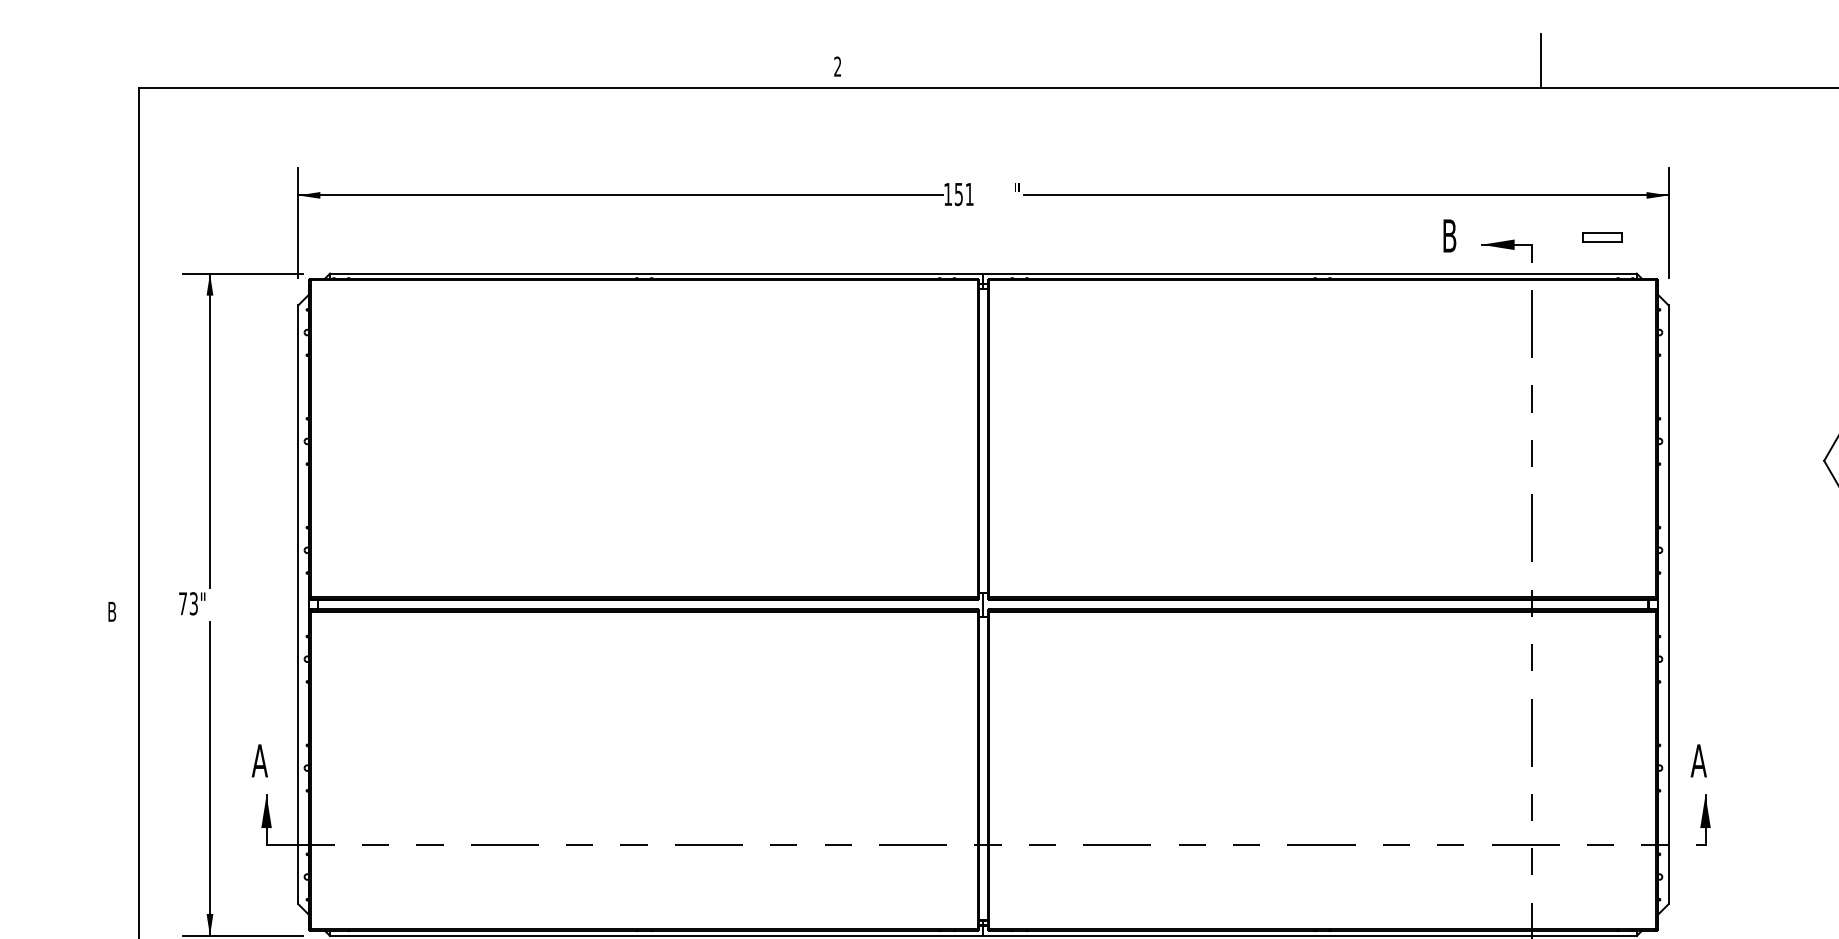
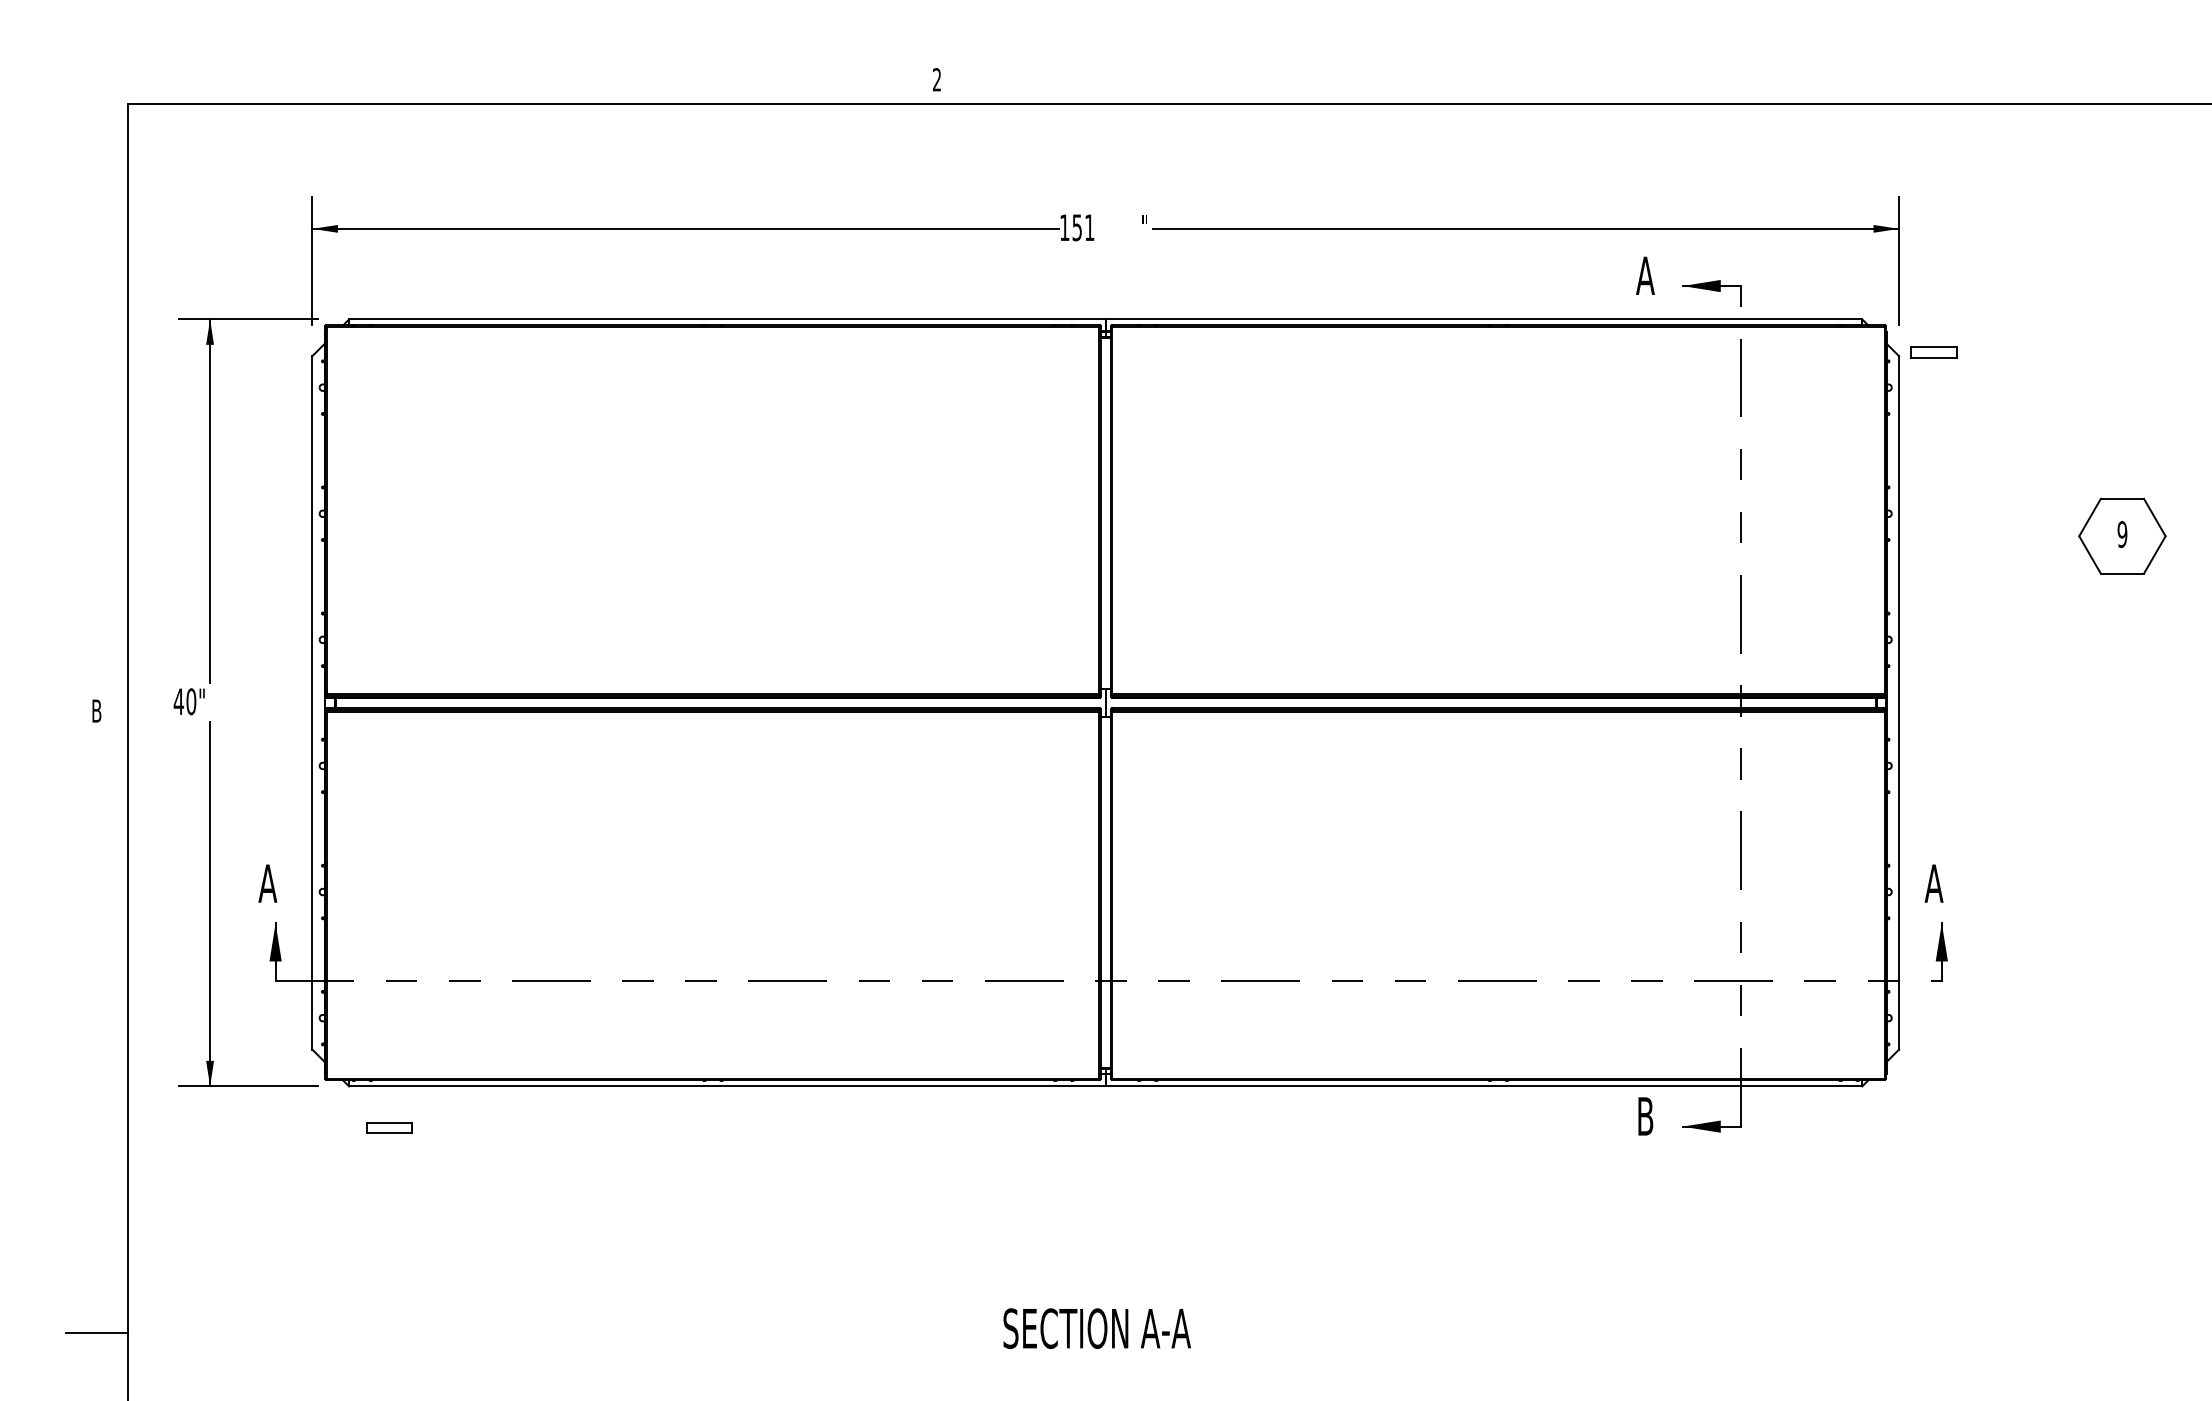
line: (1541, 60) -> (1751, 72), removed
text: (1449, 235) -> (1645, 275), B -> A
part: (1601, 237) -> (1933, 352), moved
text: (187, 603) -> (184, 701), 73" -> 40"

